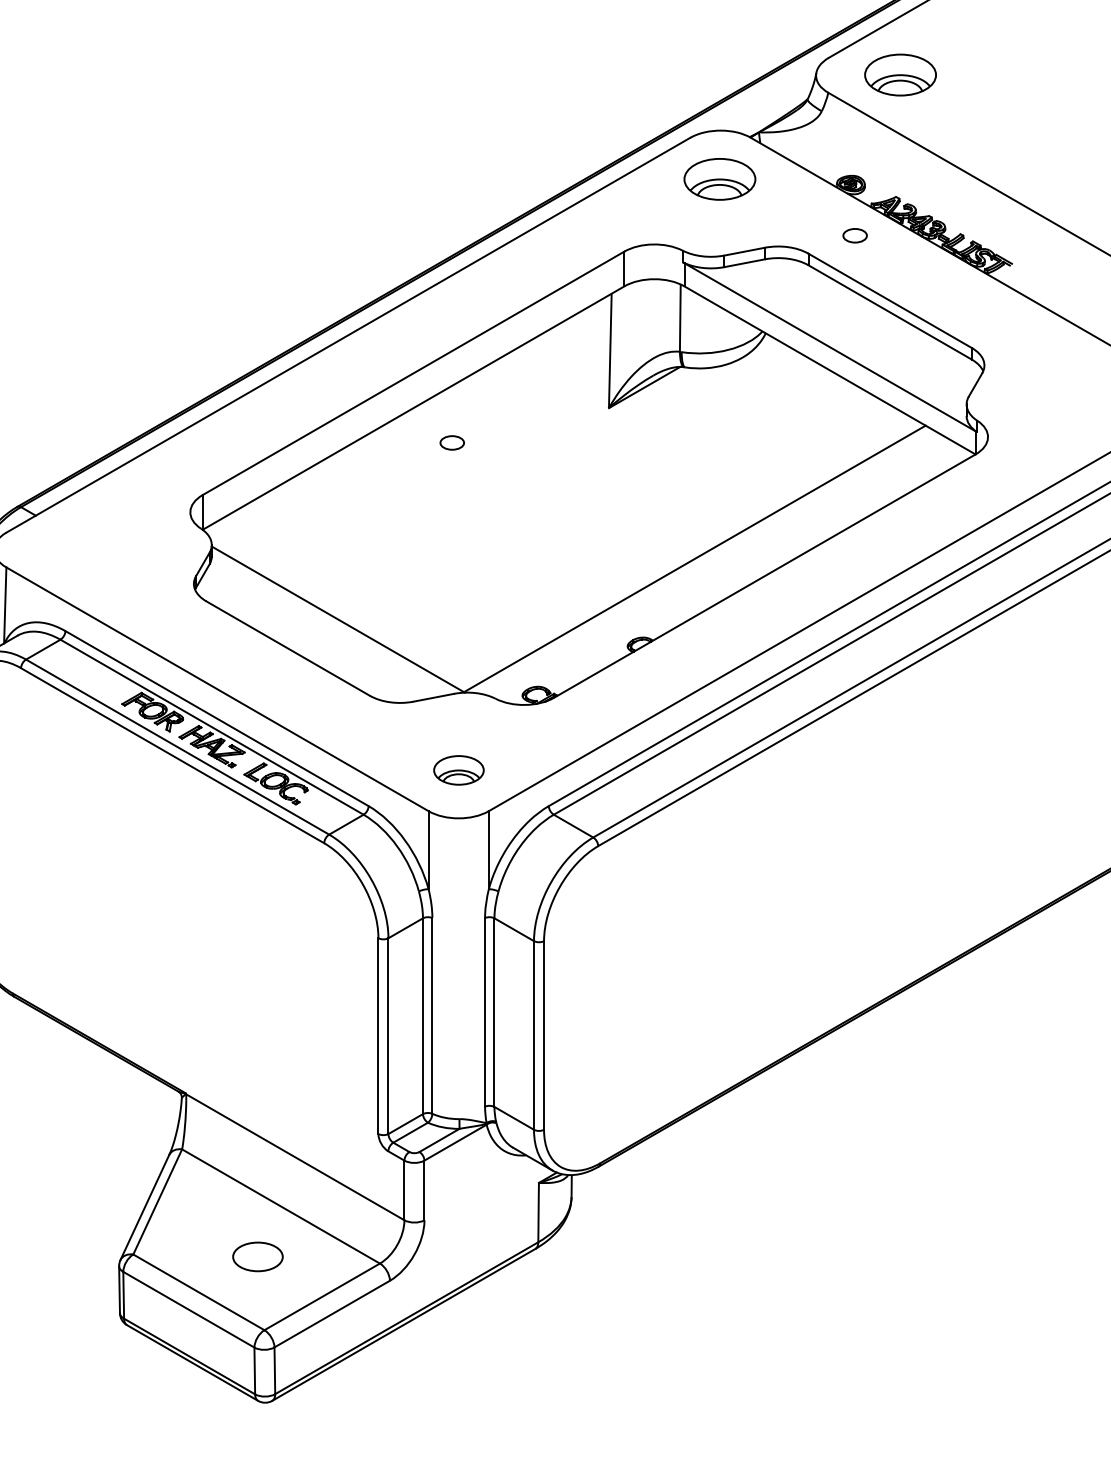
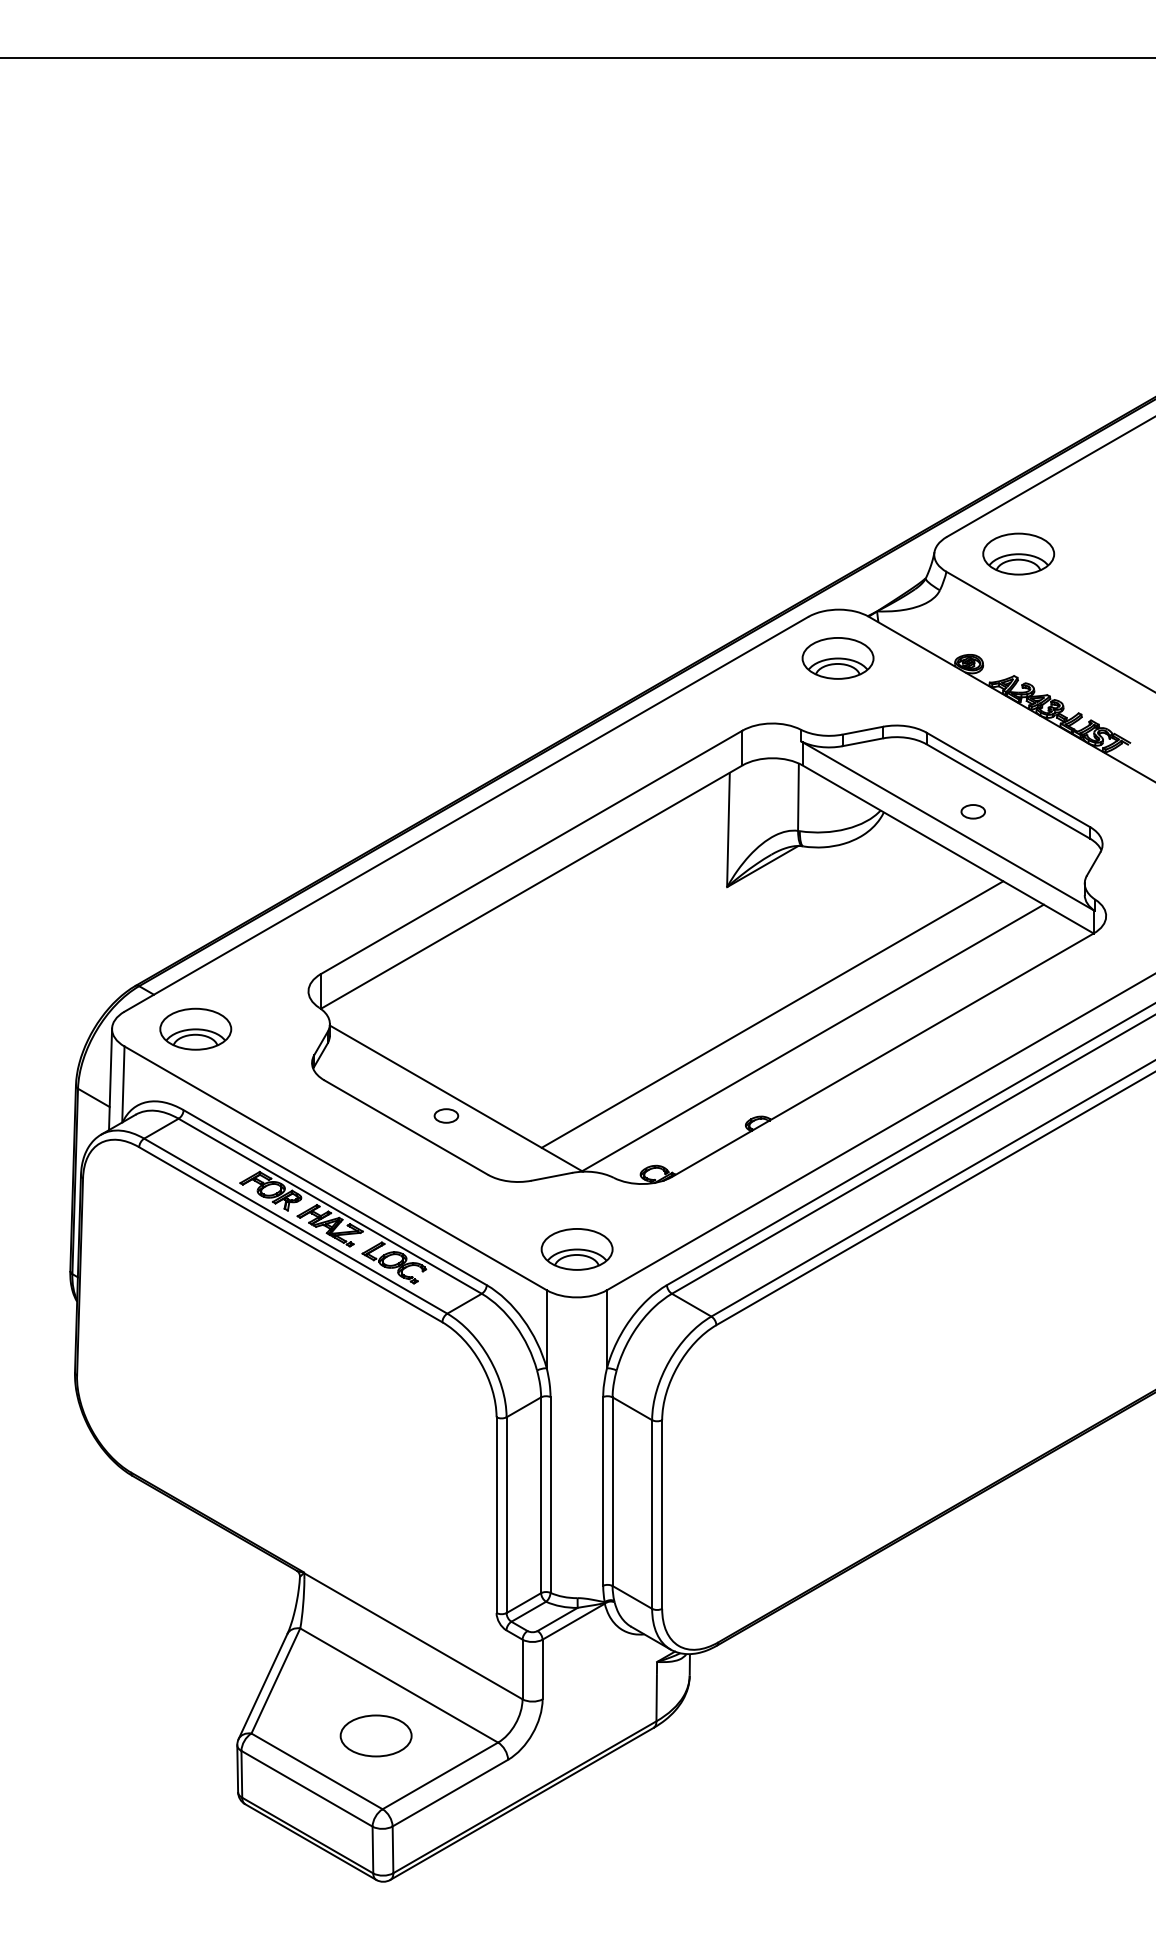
part: (854, 235) -> (972, 811), moved
part: (452, 442) -> (446, 1115), moved
line: (654, 535) -> (772, 1014), added
part: (77, 549) -> (195, 1028), added
part: (458, 770) -> (576, 1249), size x1.43
part: (257, 1256) -> (375, 1735), size x1.43

